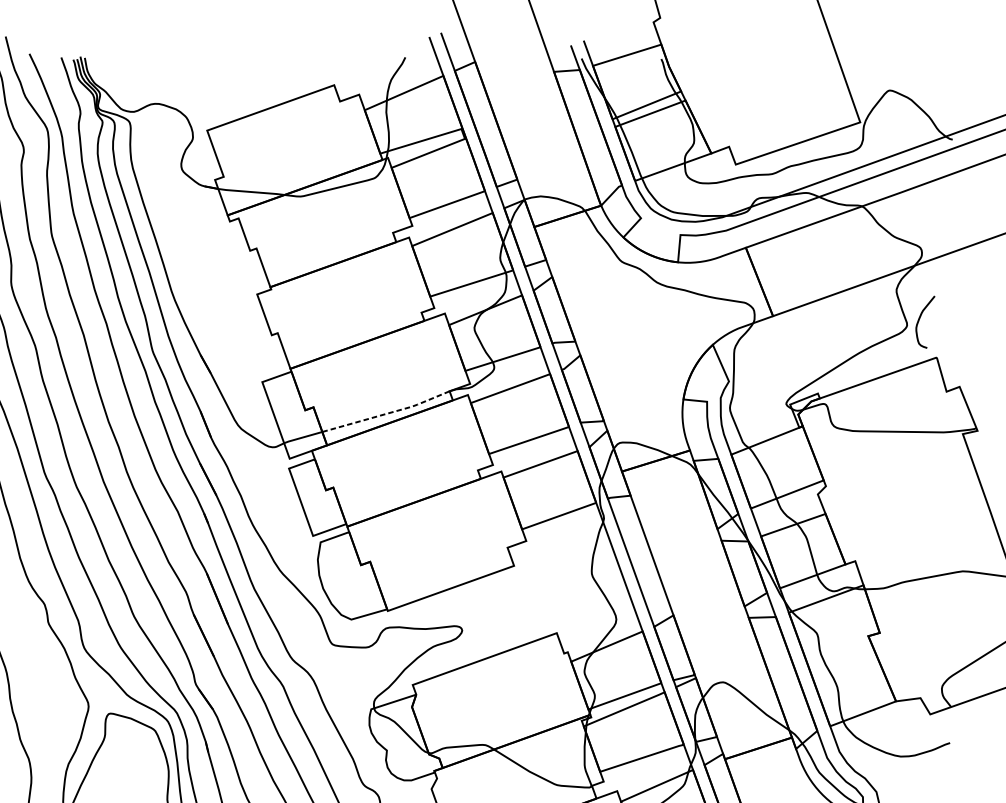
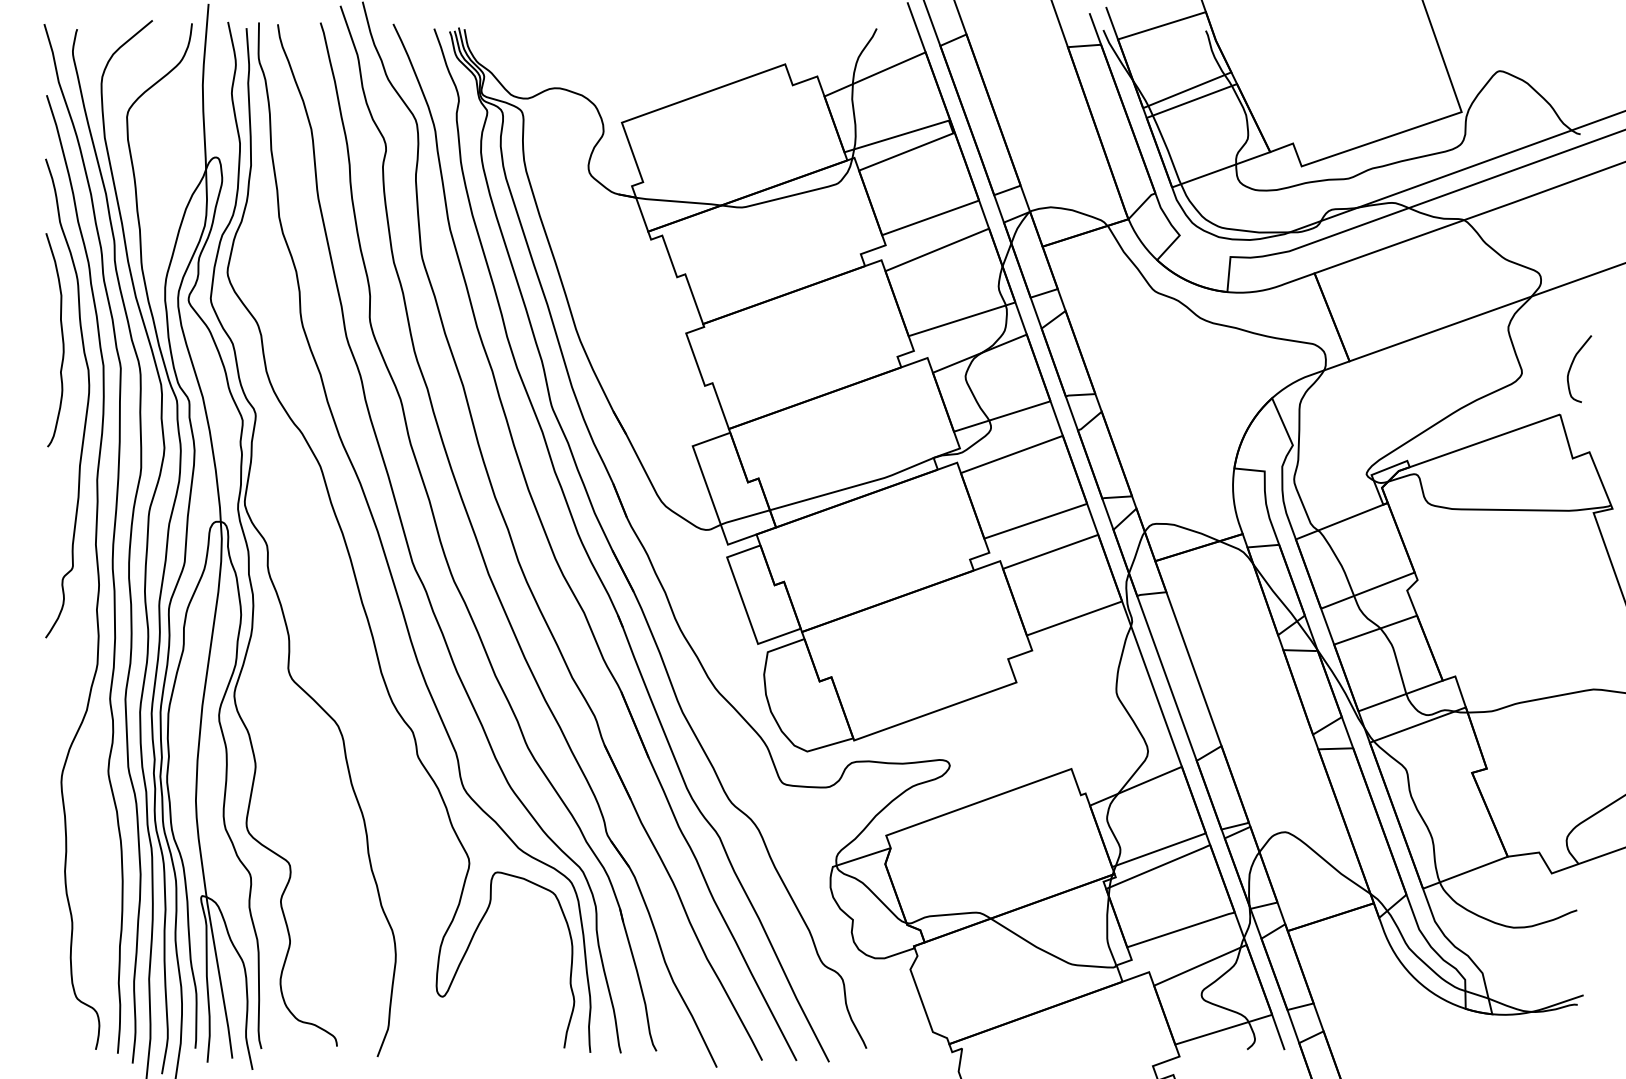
curve: (919, 319) -> (1572, 365), moved
line: (387, 413) -> (853, 486), dashed -> solid

